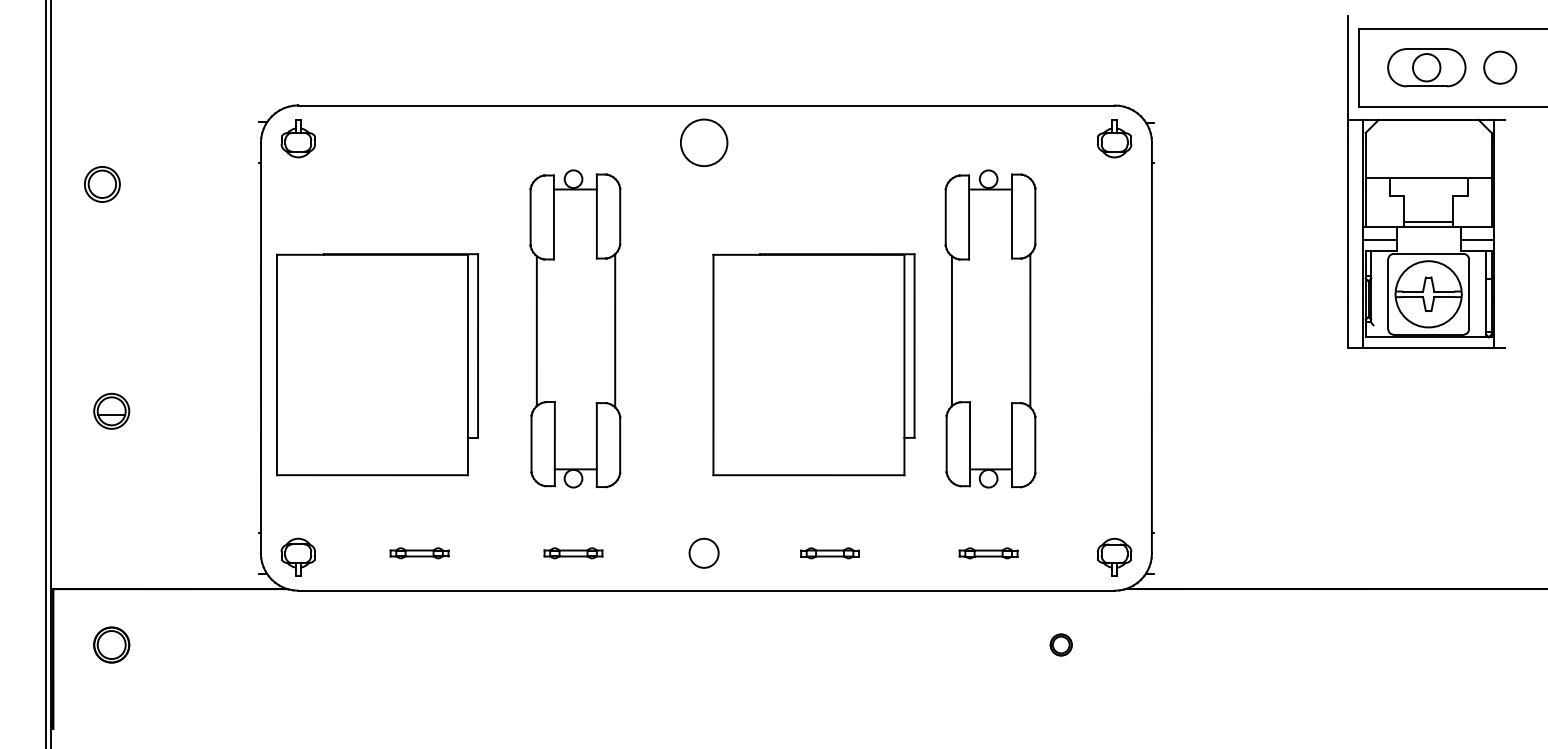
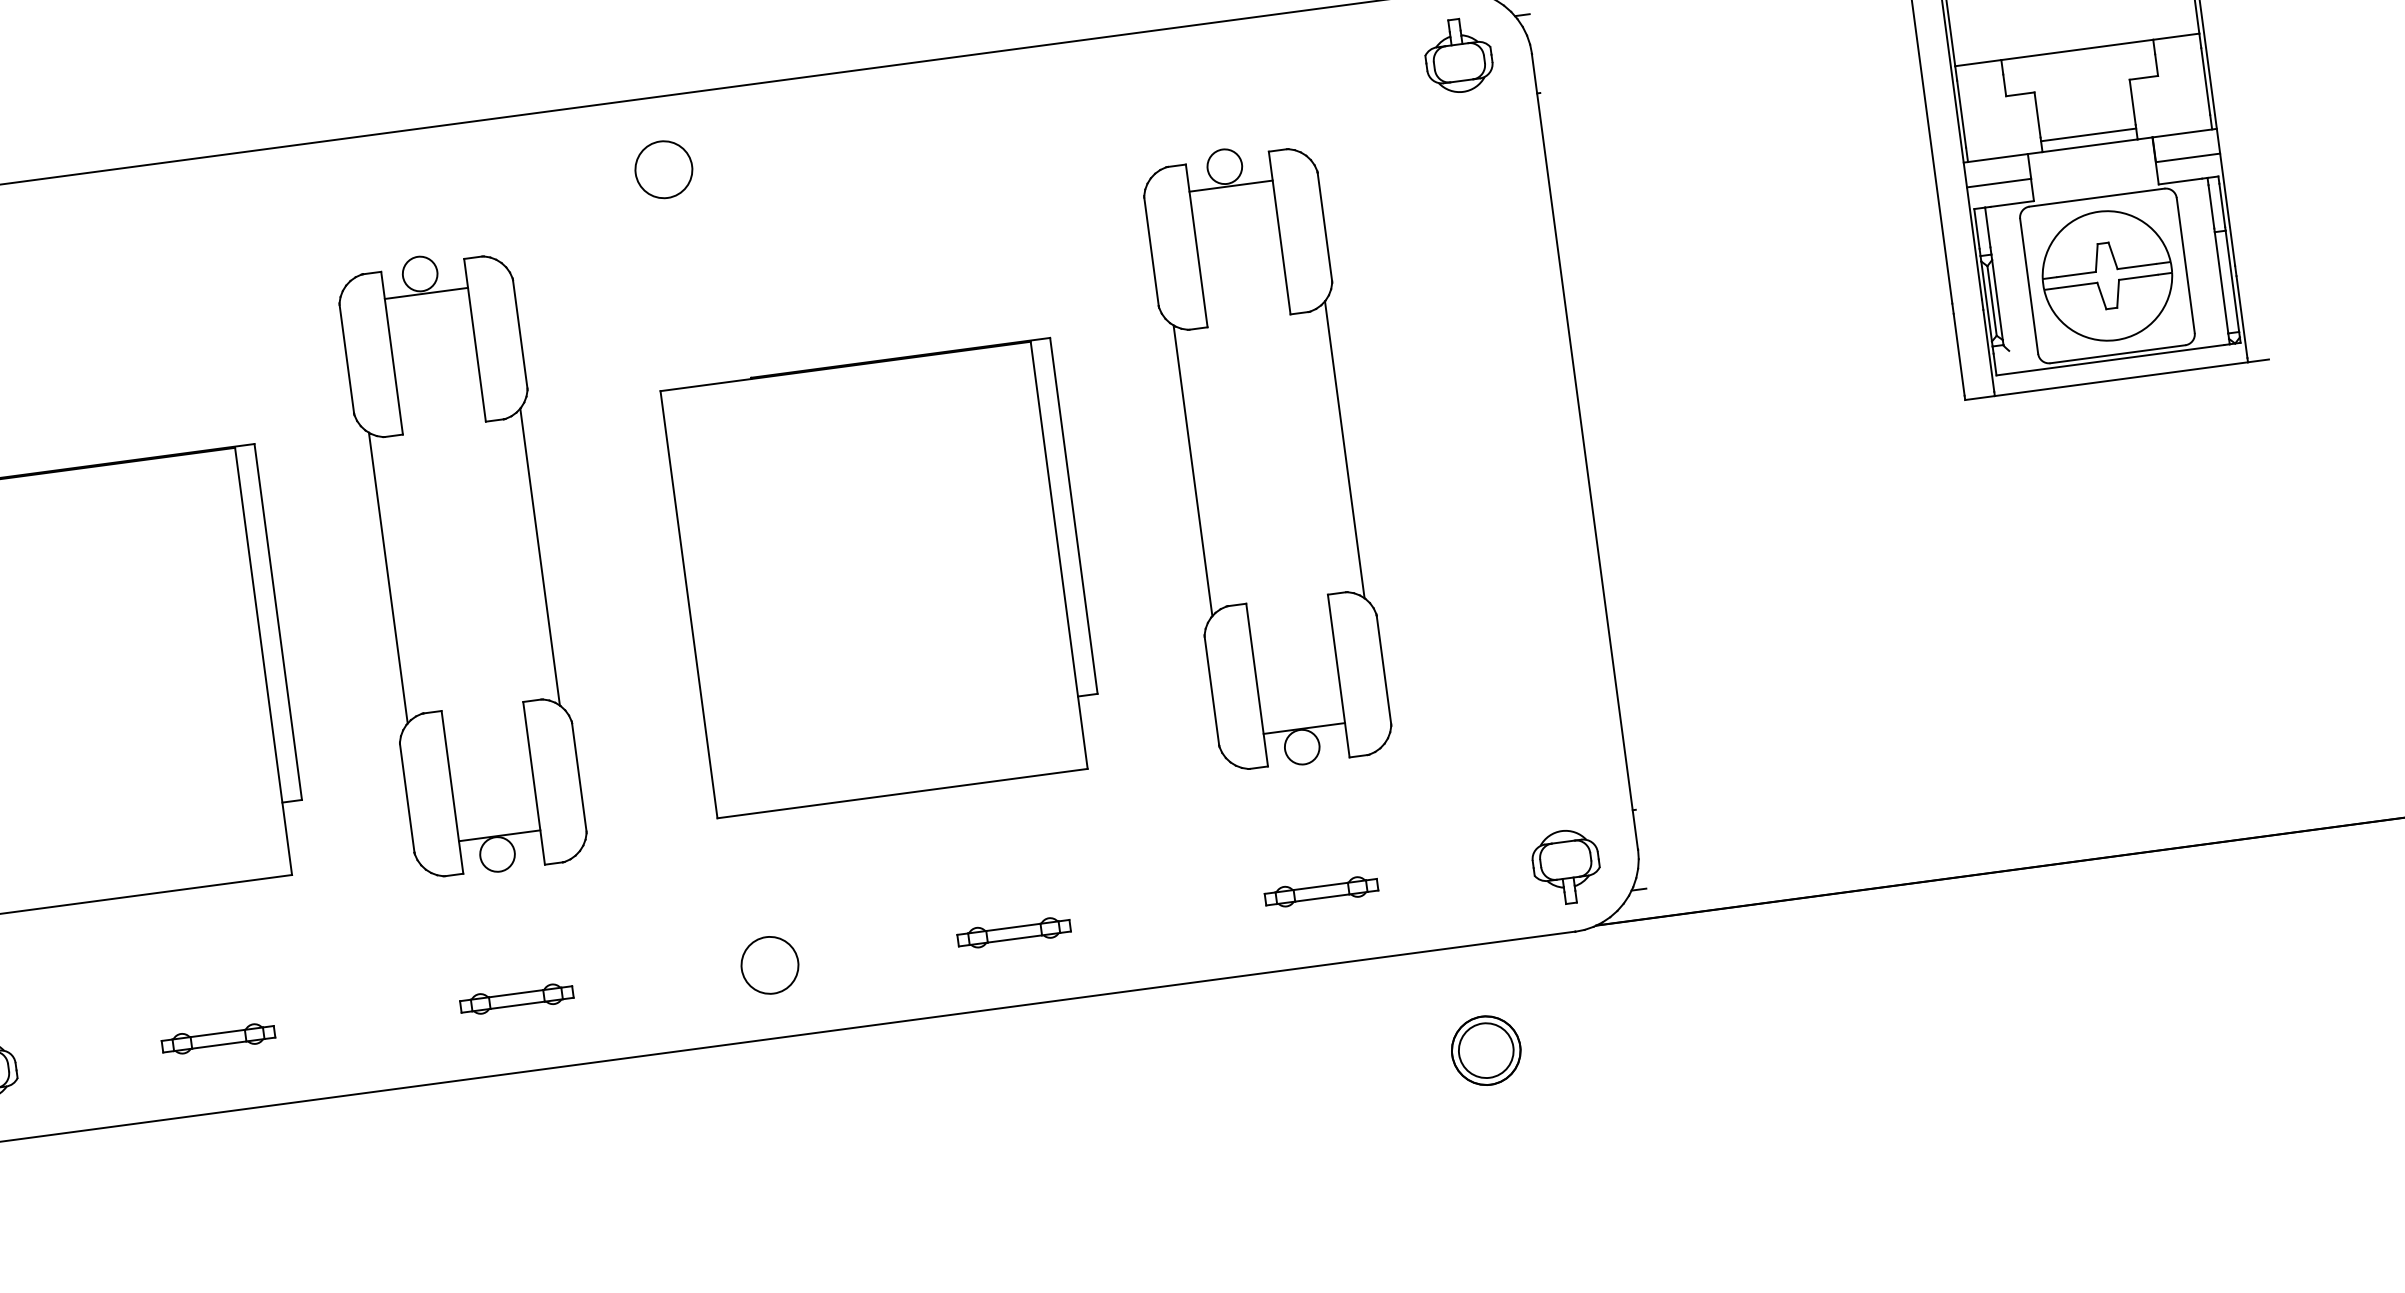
circle: (703, 142) -> (662, 169), size x0.62
part: (813, 364) -> (882, 577), moved
part: (1060, 644) -> (1484, 1049), size x1.67

